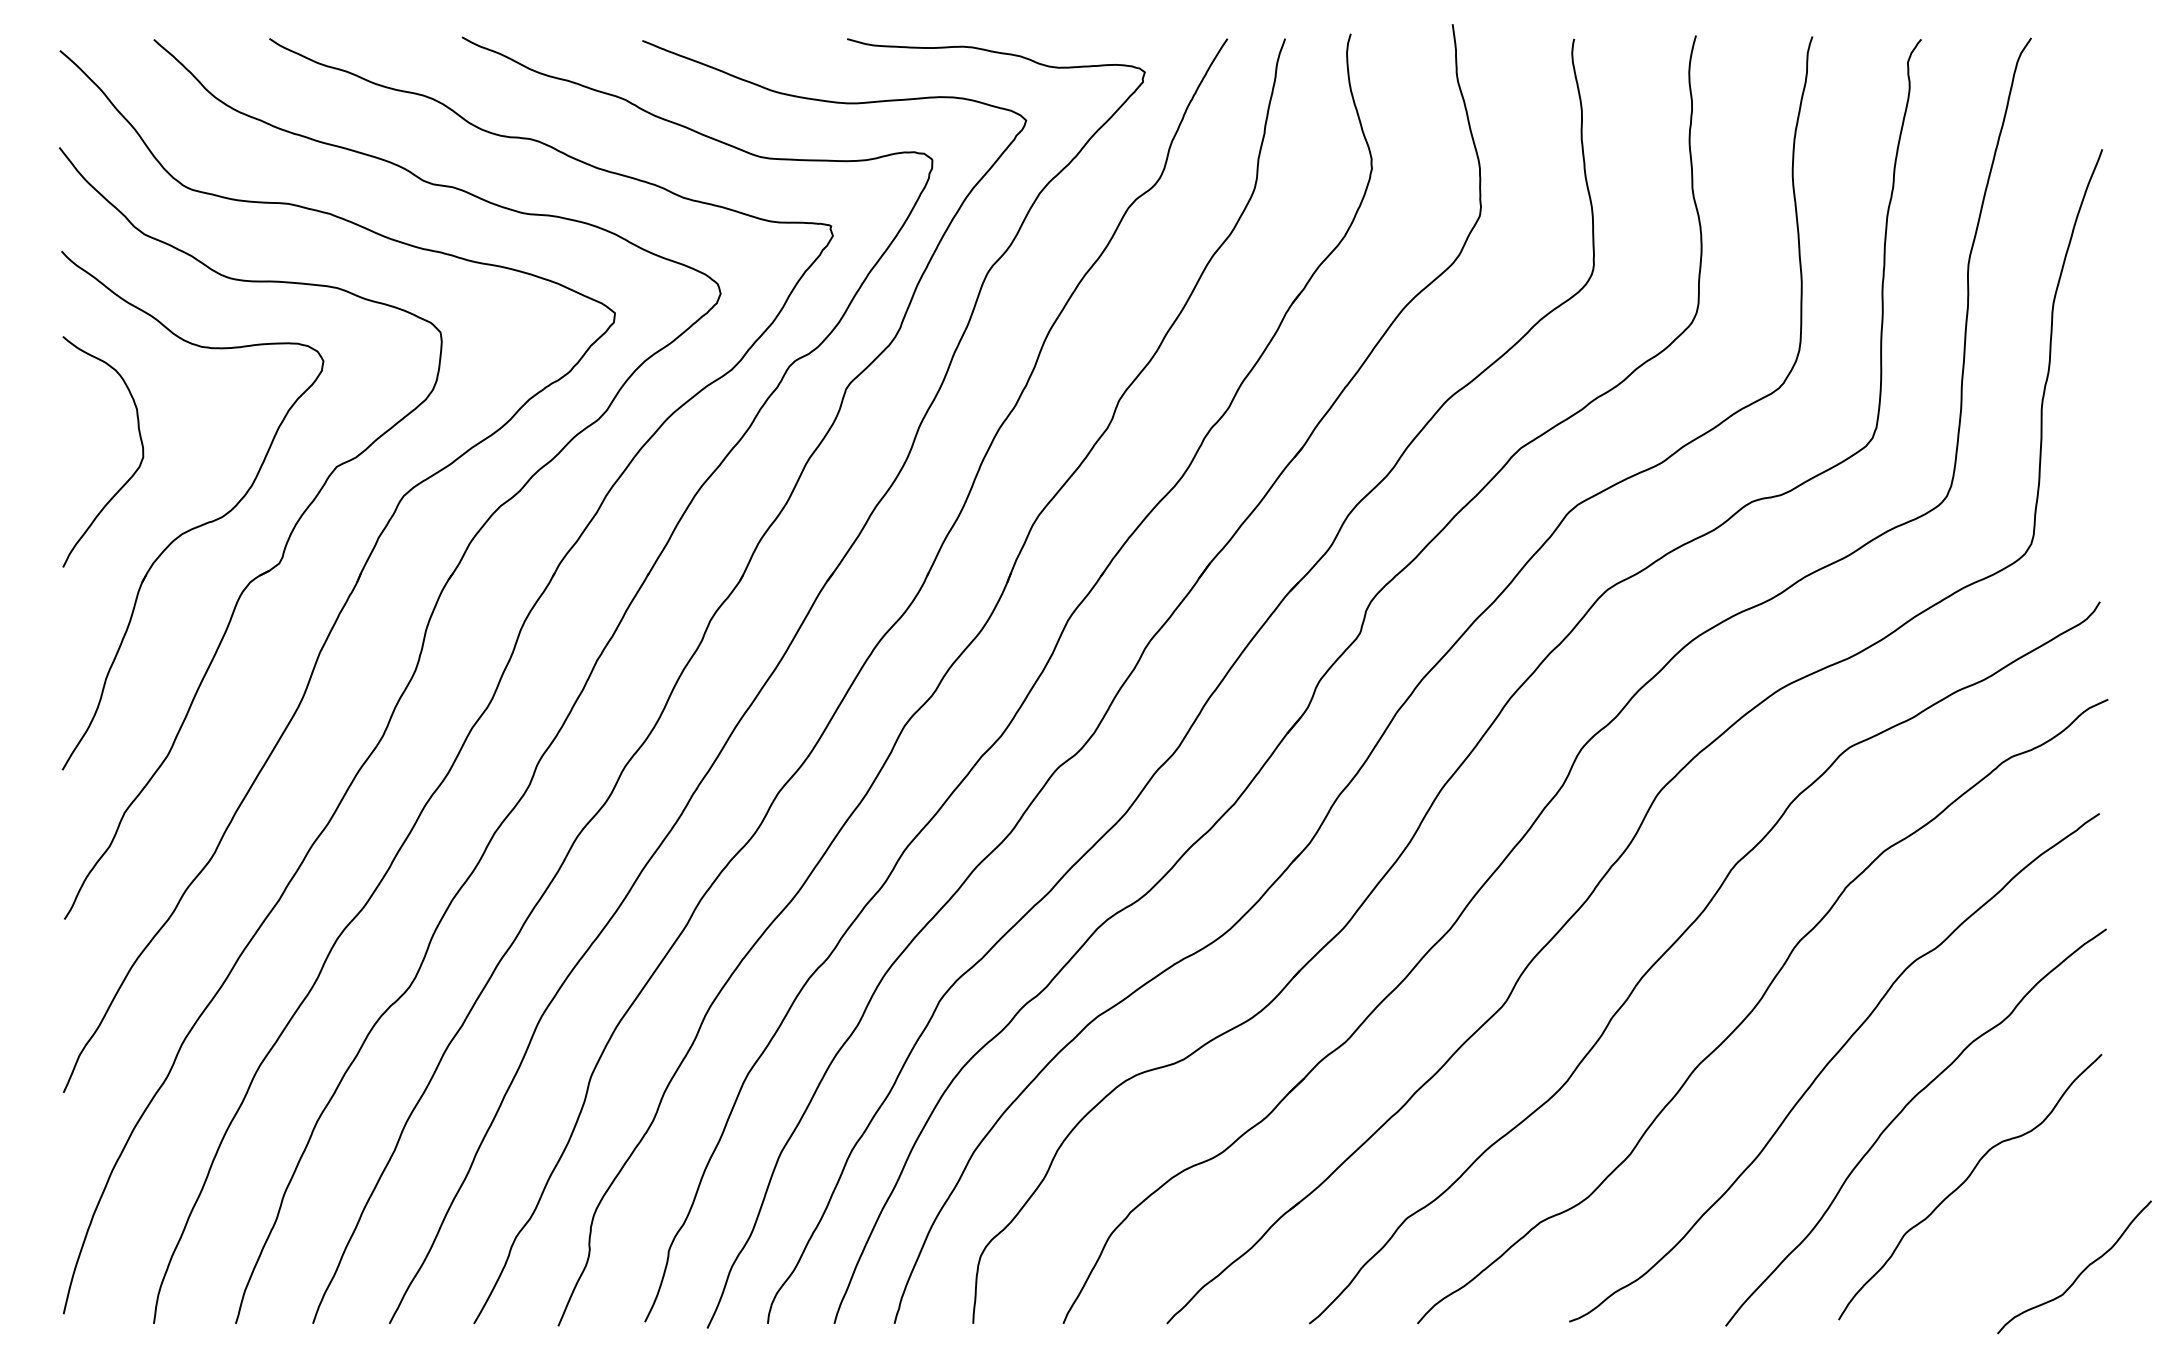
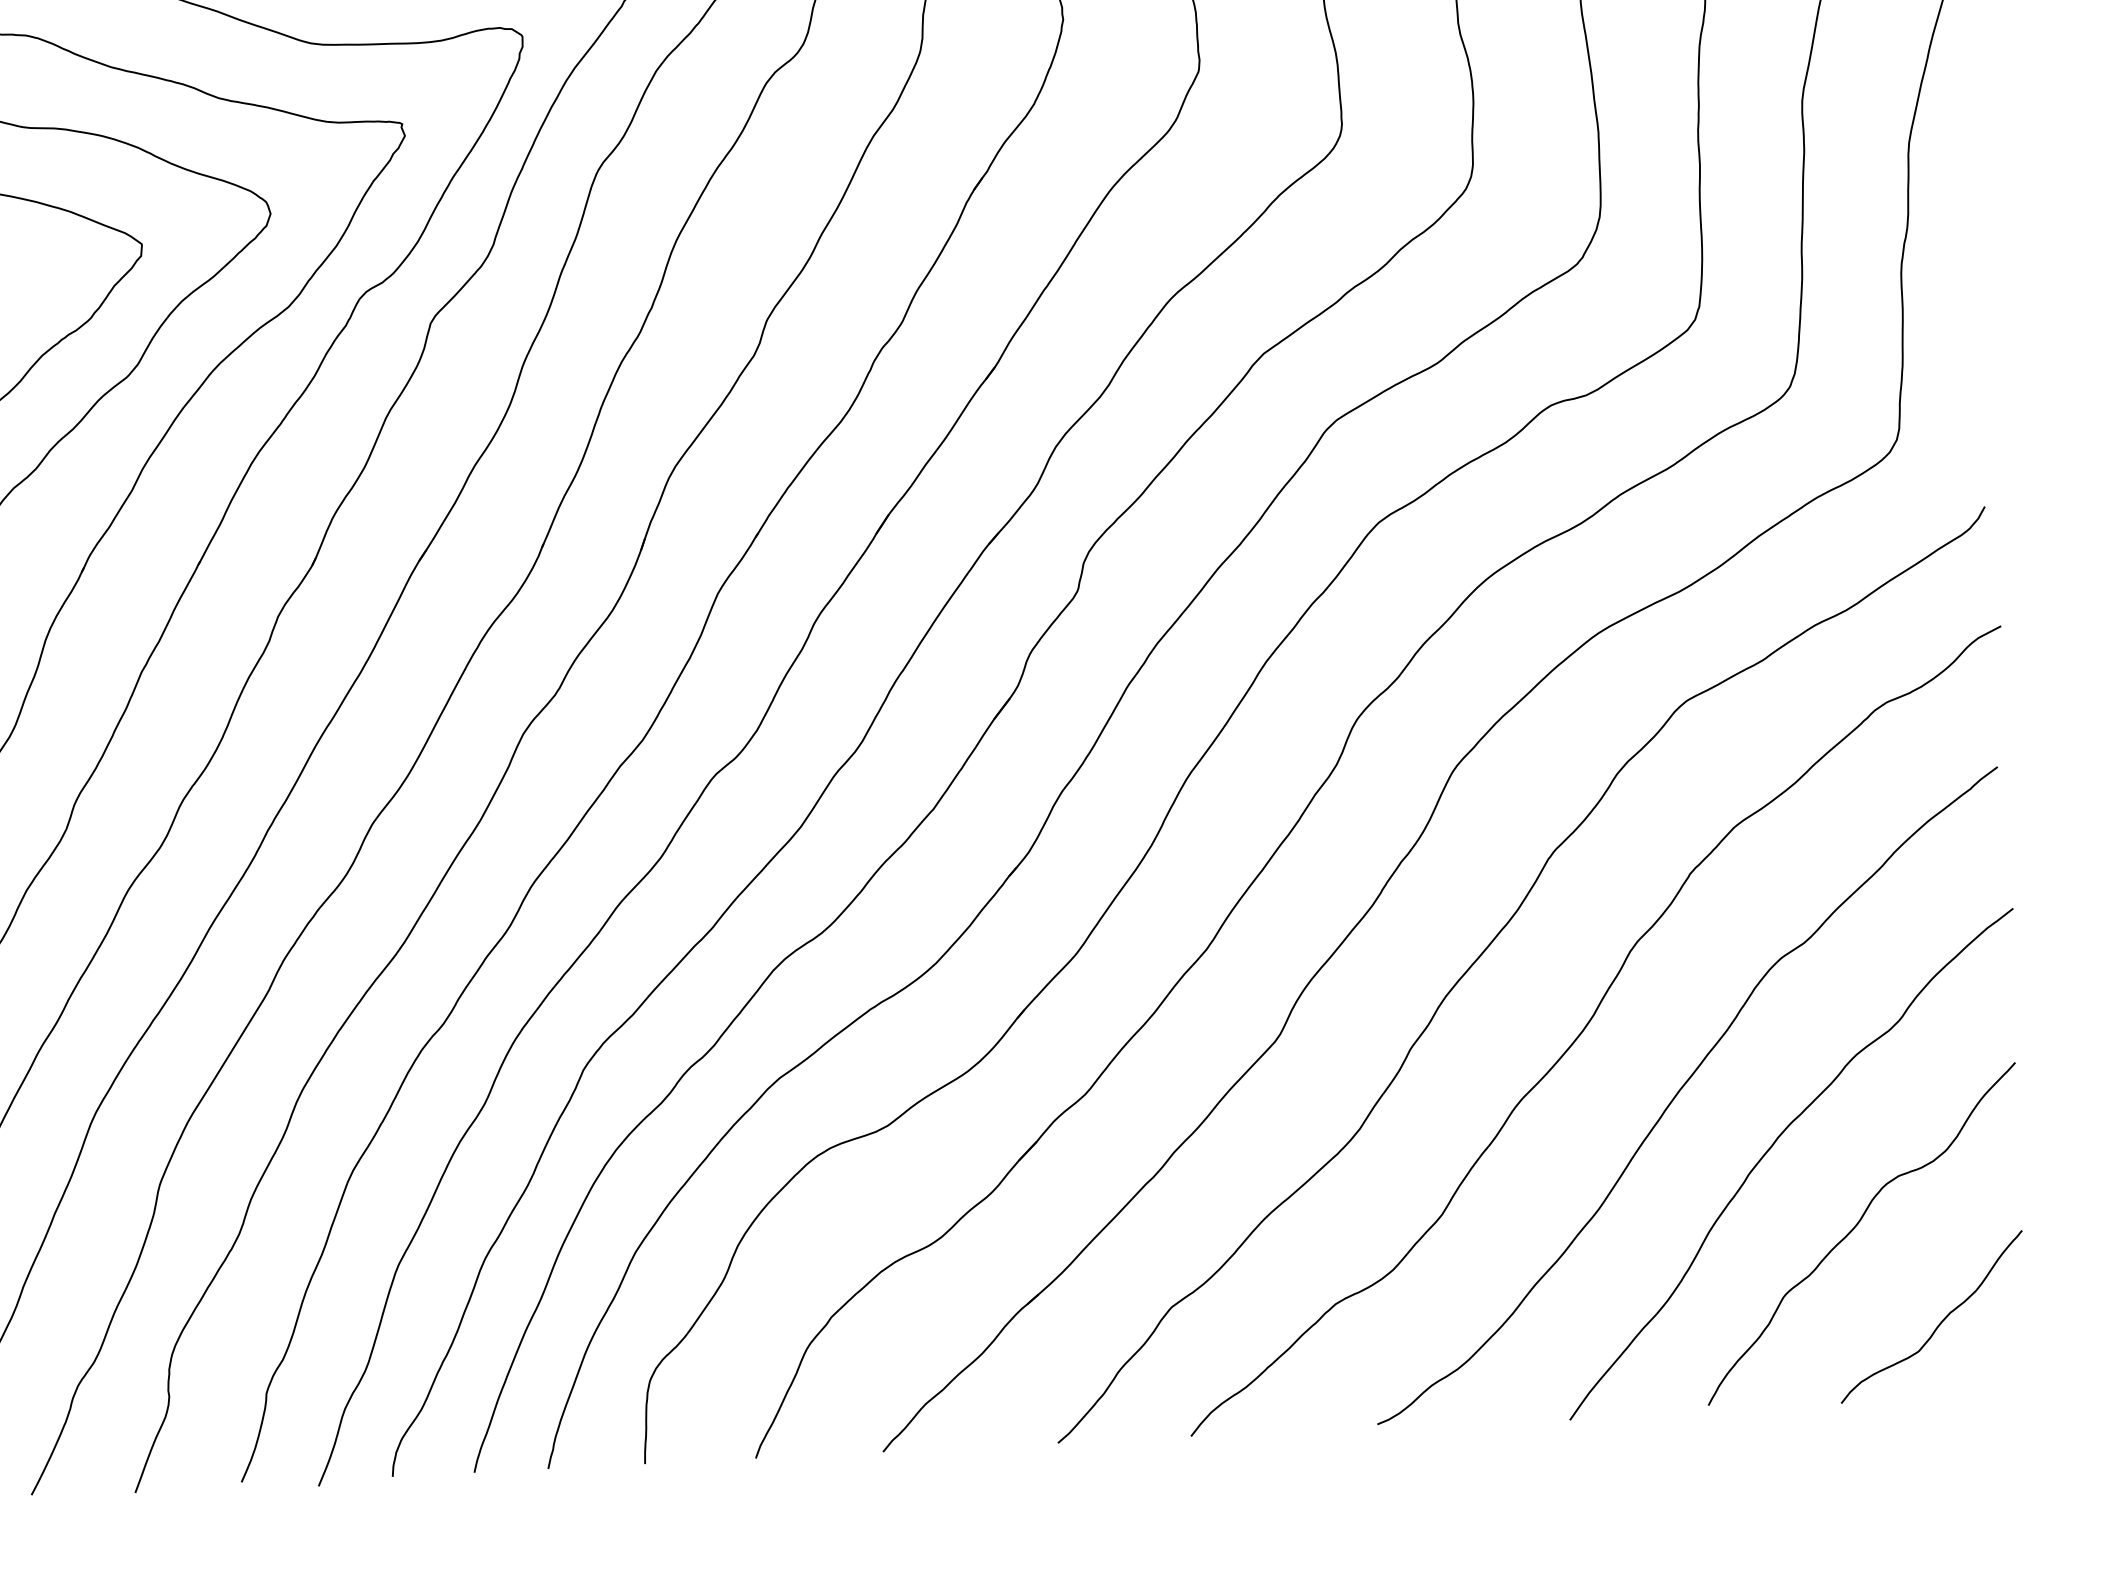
curve: (2080, 1272) -> (1939, 1322), moved

